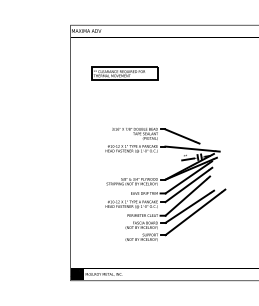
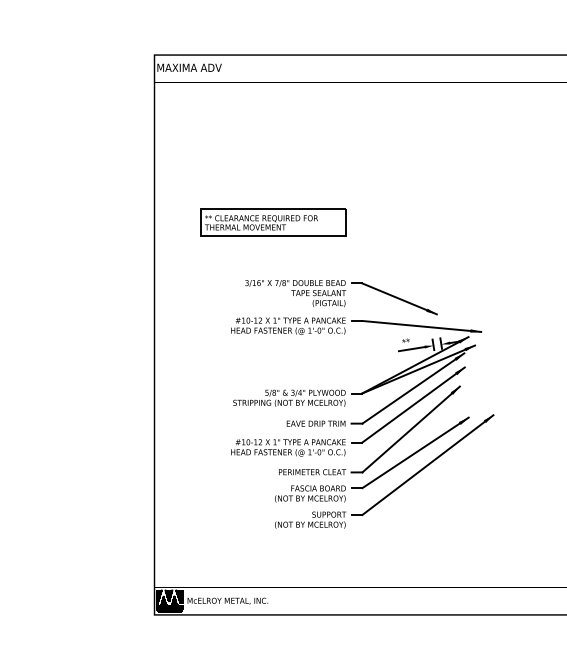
part: (124, 73) -> (272, 222), moved

